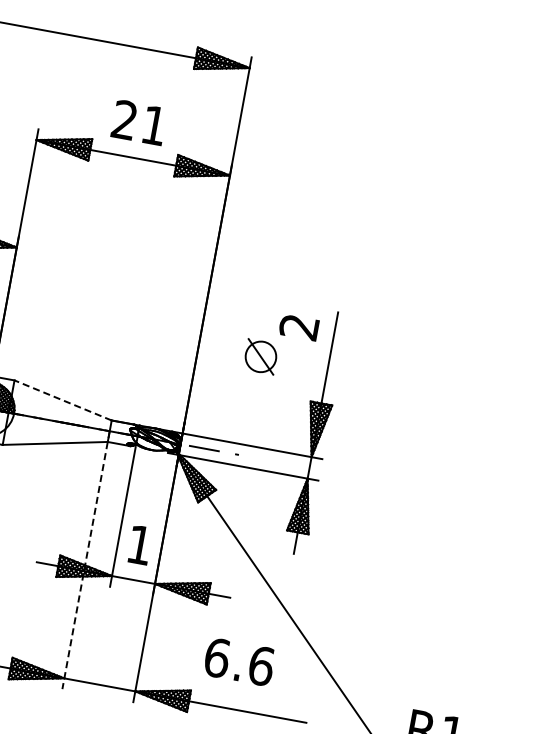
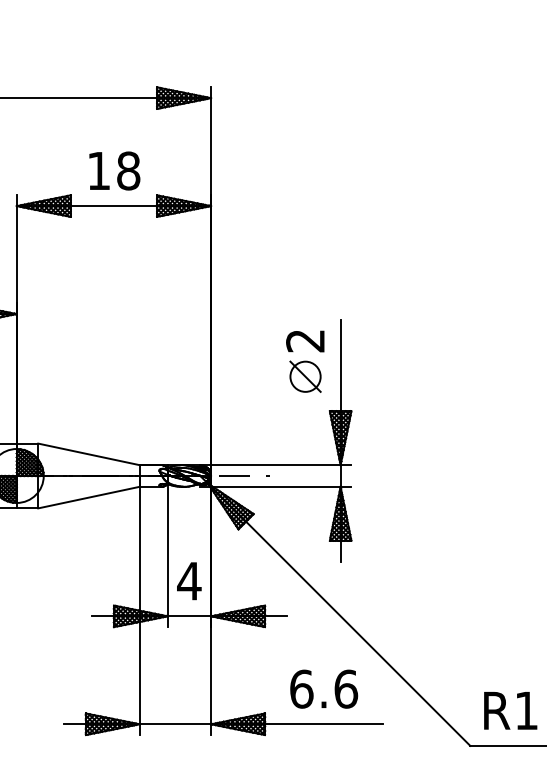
text: (139, 122) -> (113, 170), 21 -> 18
part: (260, 356) -> (305, 376), moved
line: (63, 400) -> (89, 454), dashed -> solid
text: (139, 545) -> (189, 581), 1 -> 4
line: (85, 560) -> (139, 605), dashed -> solid
text: (240, 661) -> (324, 688), moved

